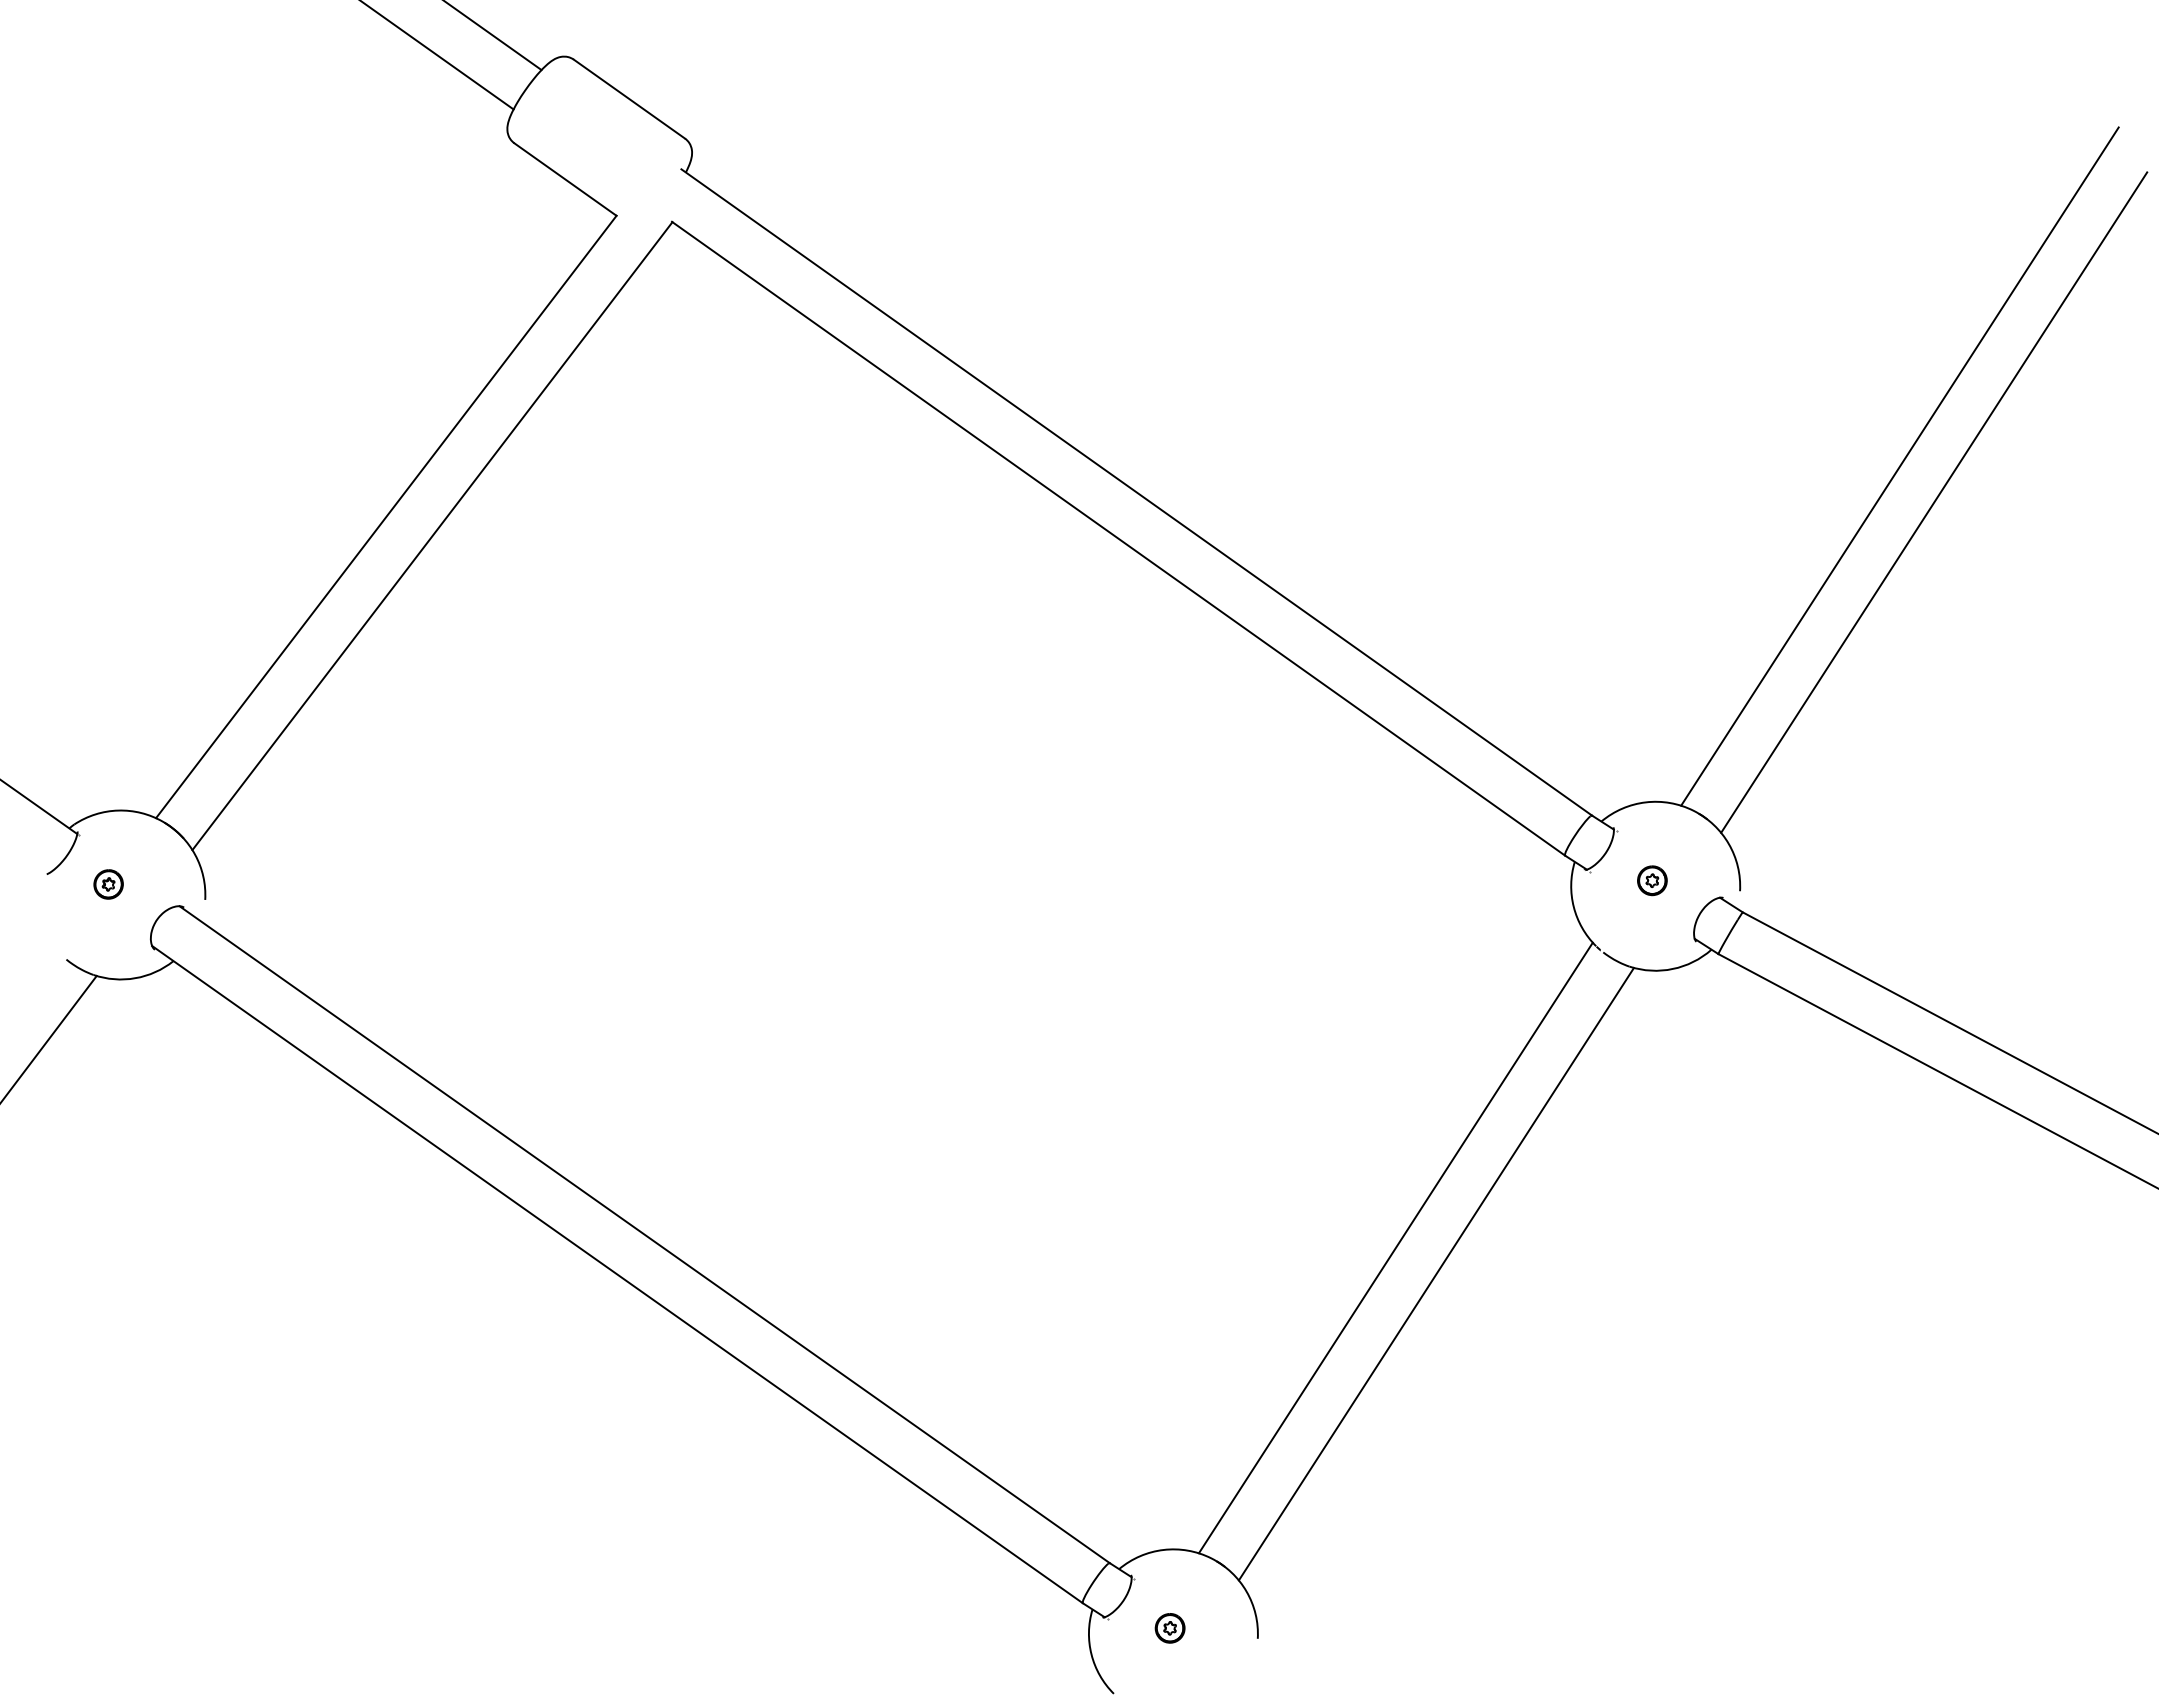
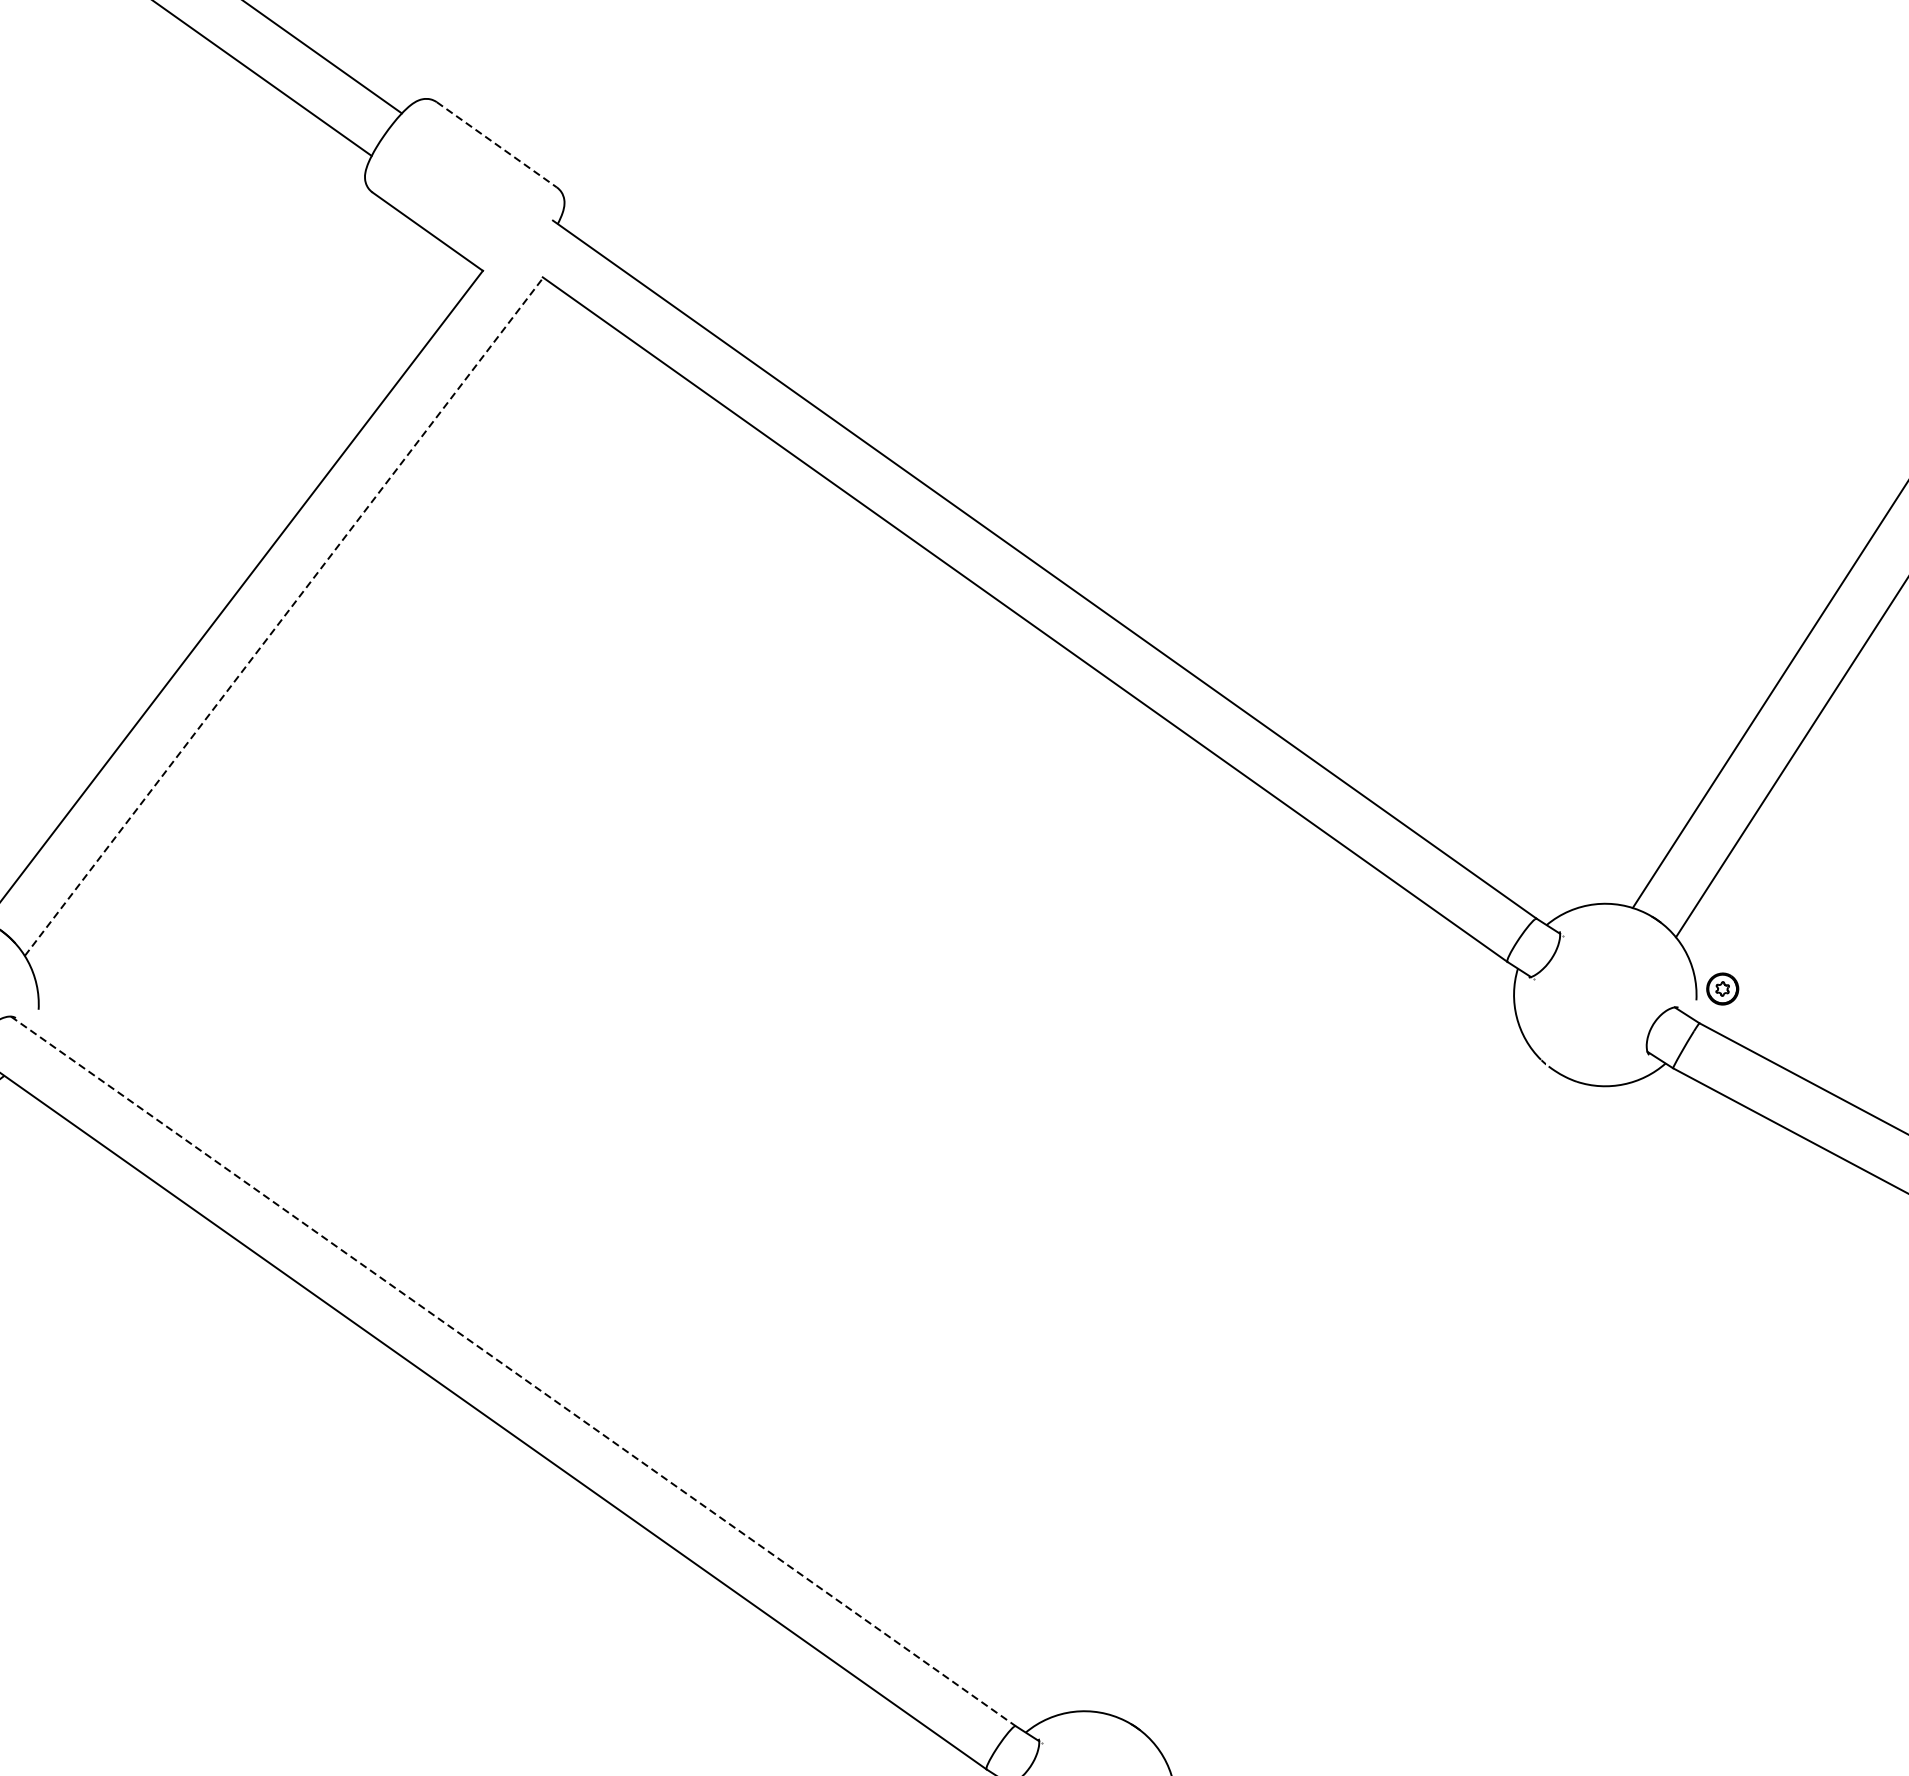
line: (629, 99) -> (496, 145), solid -> dashed
line: (432, 535) -> (284, 616), solid -> dashed
part: (1652, 880) -> (1722, 988), moved
line: (645, 1235) -> (514, 1372), solid -> dashed
line: (1395, 1247) -> (1324, 1385), removed
line: (1435, 1273) -> (1367, 1413), removed

